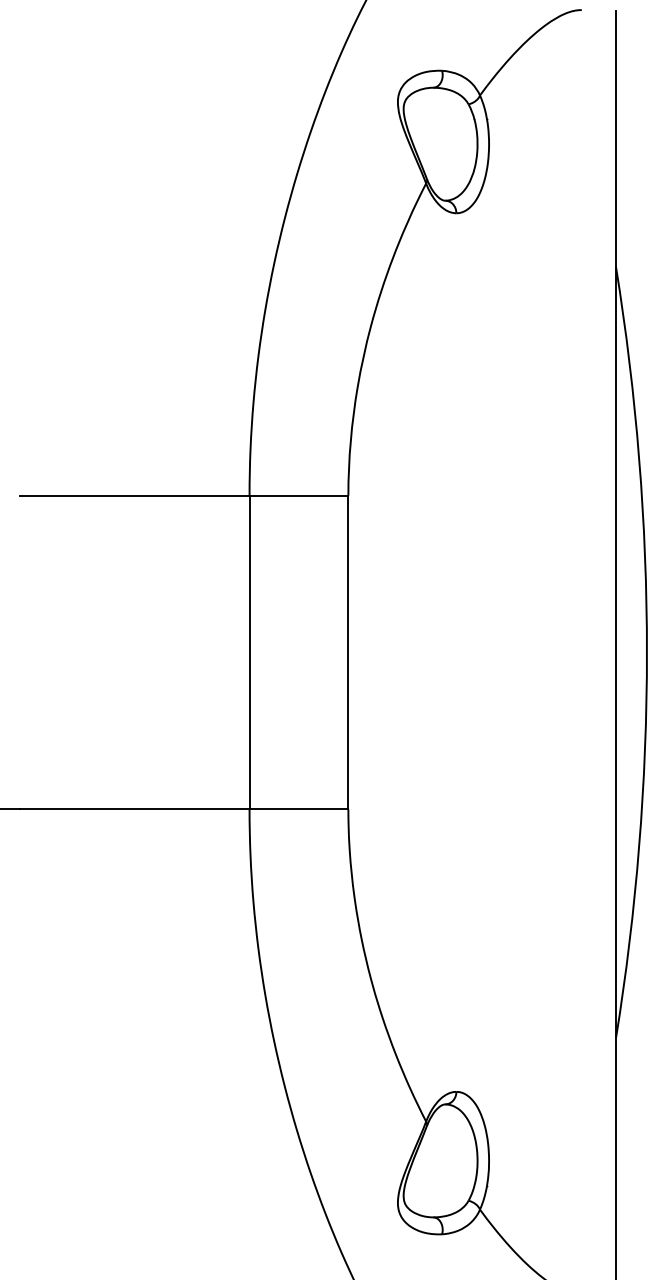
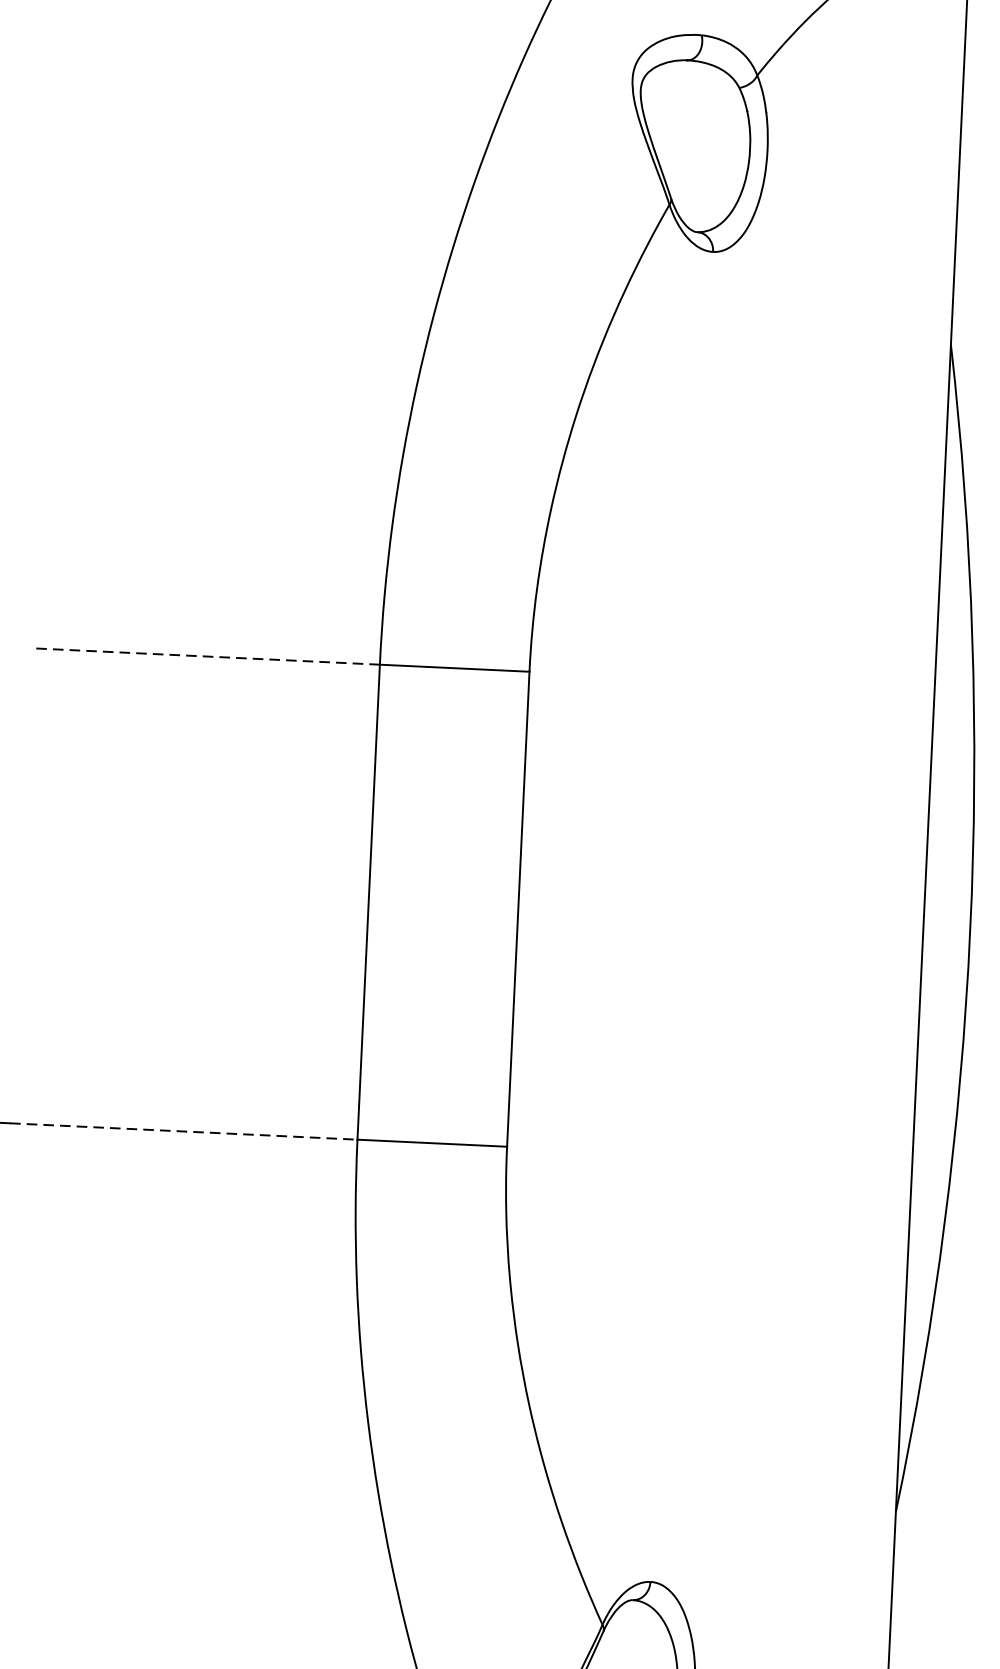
line: (134, 495) -> (205, 656), solid -> dashed
line: (134, 809) -> (183, 1131), solid -> dashed

